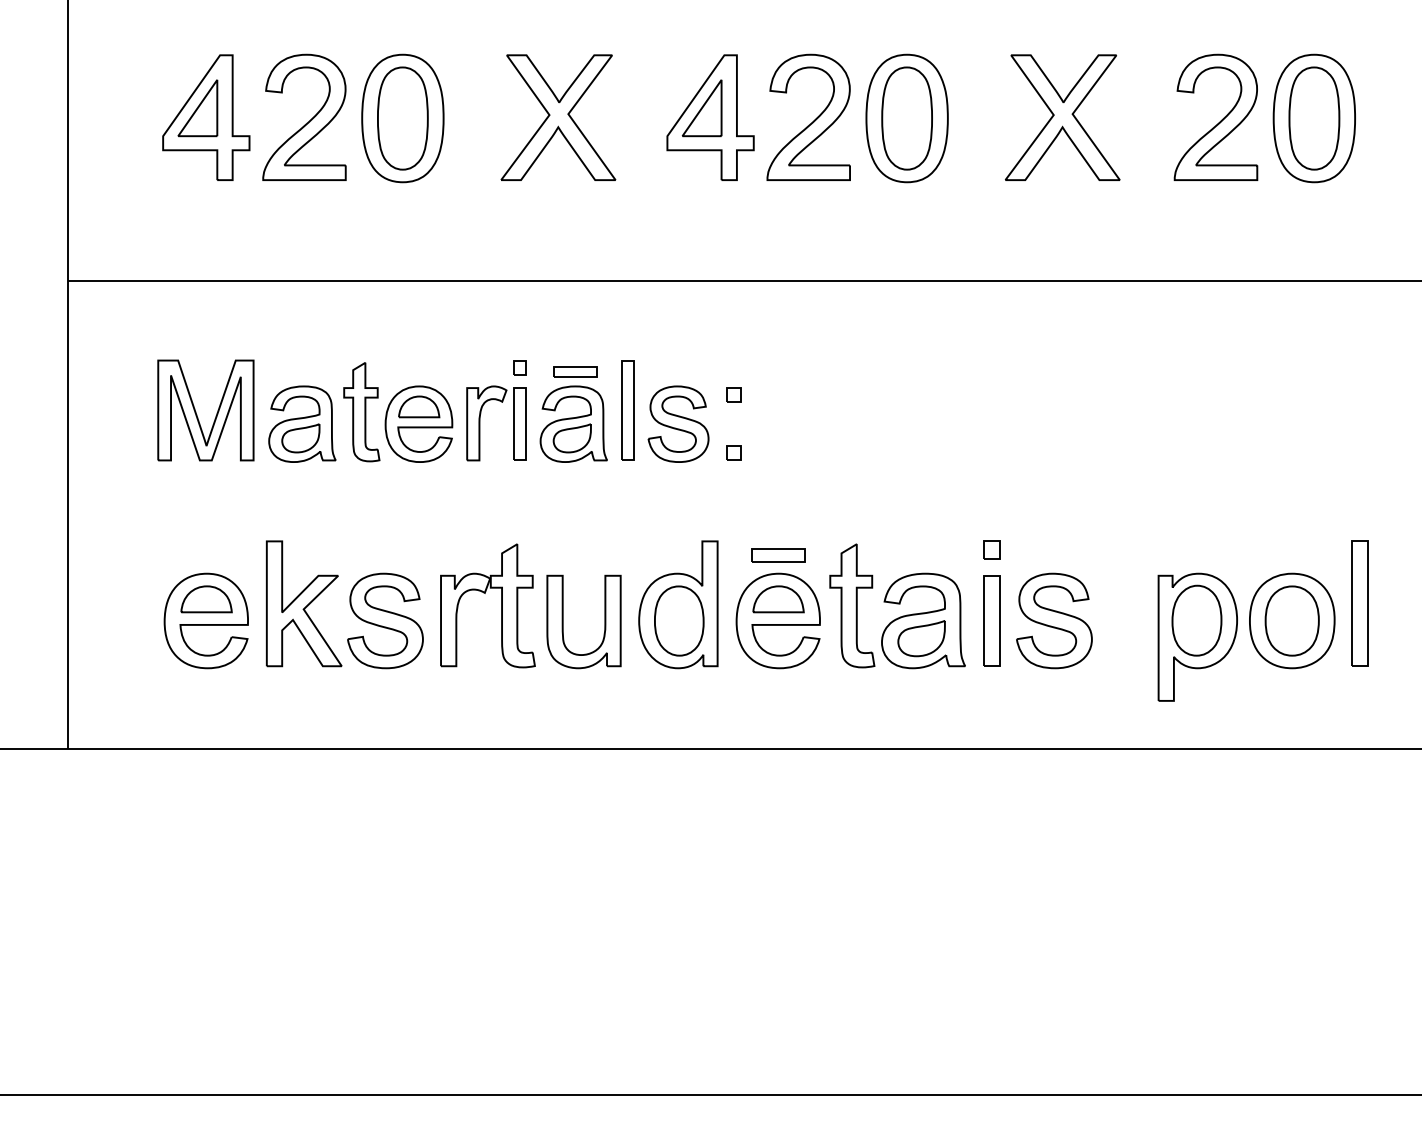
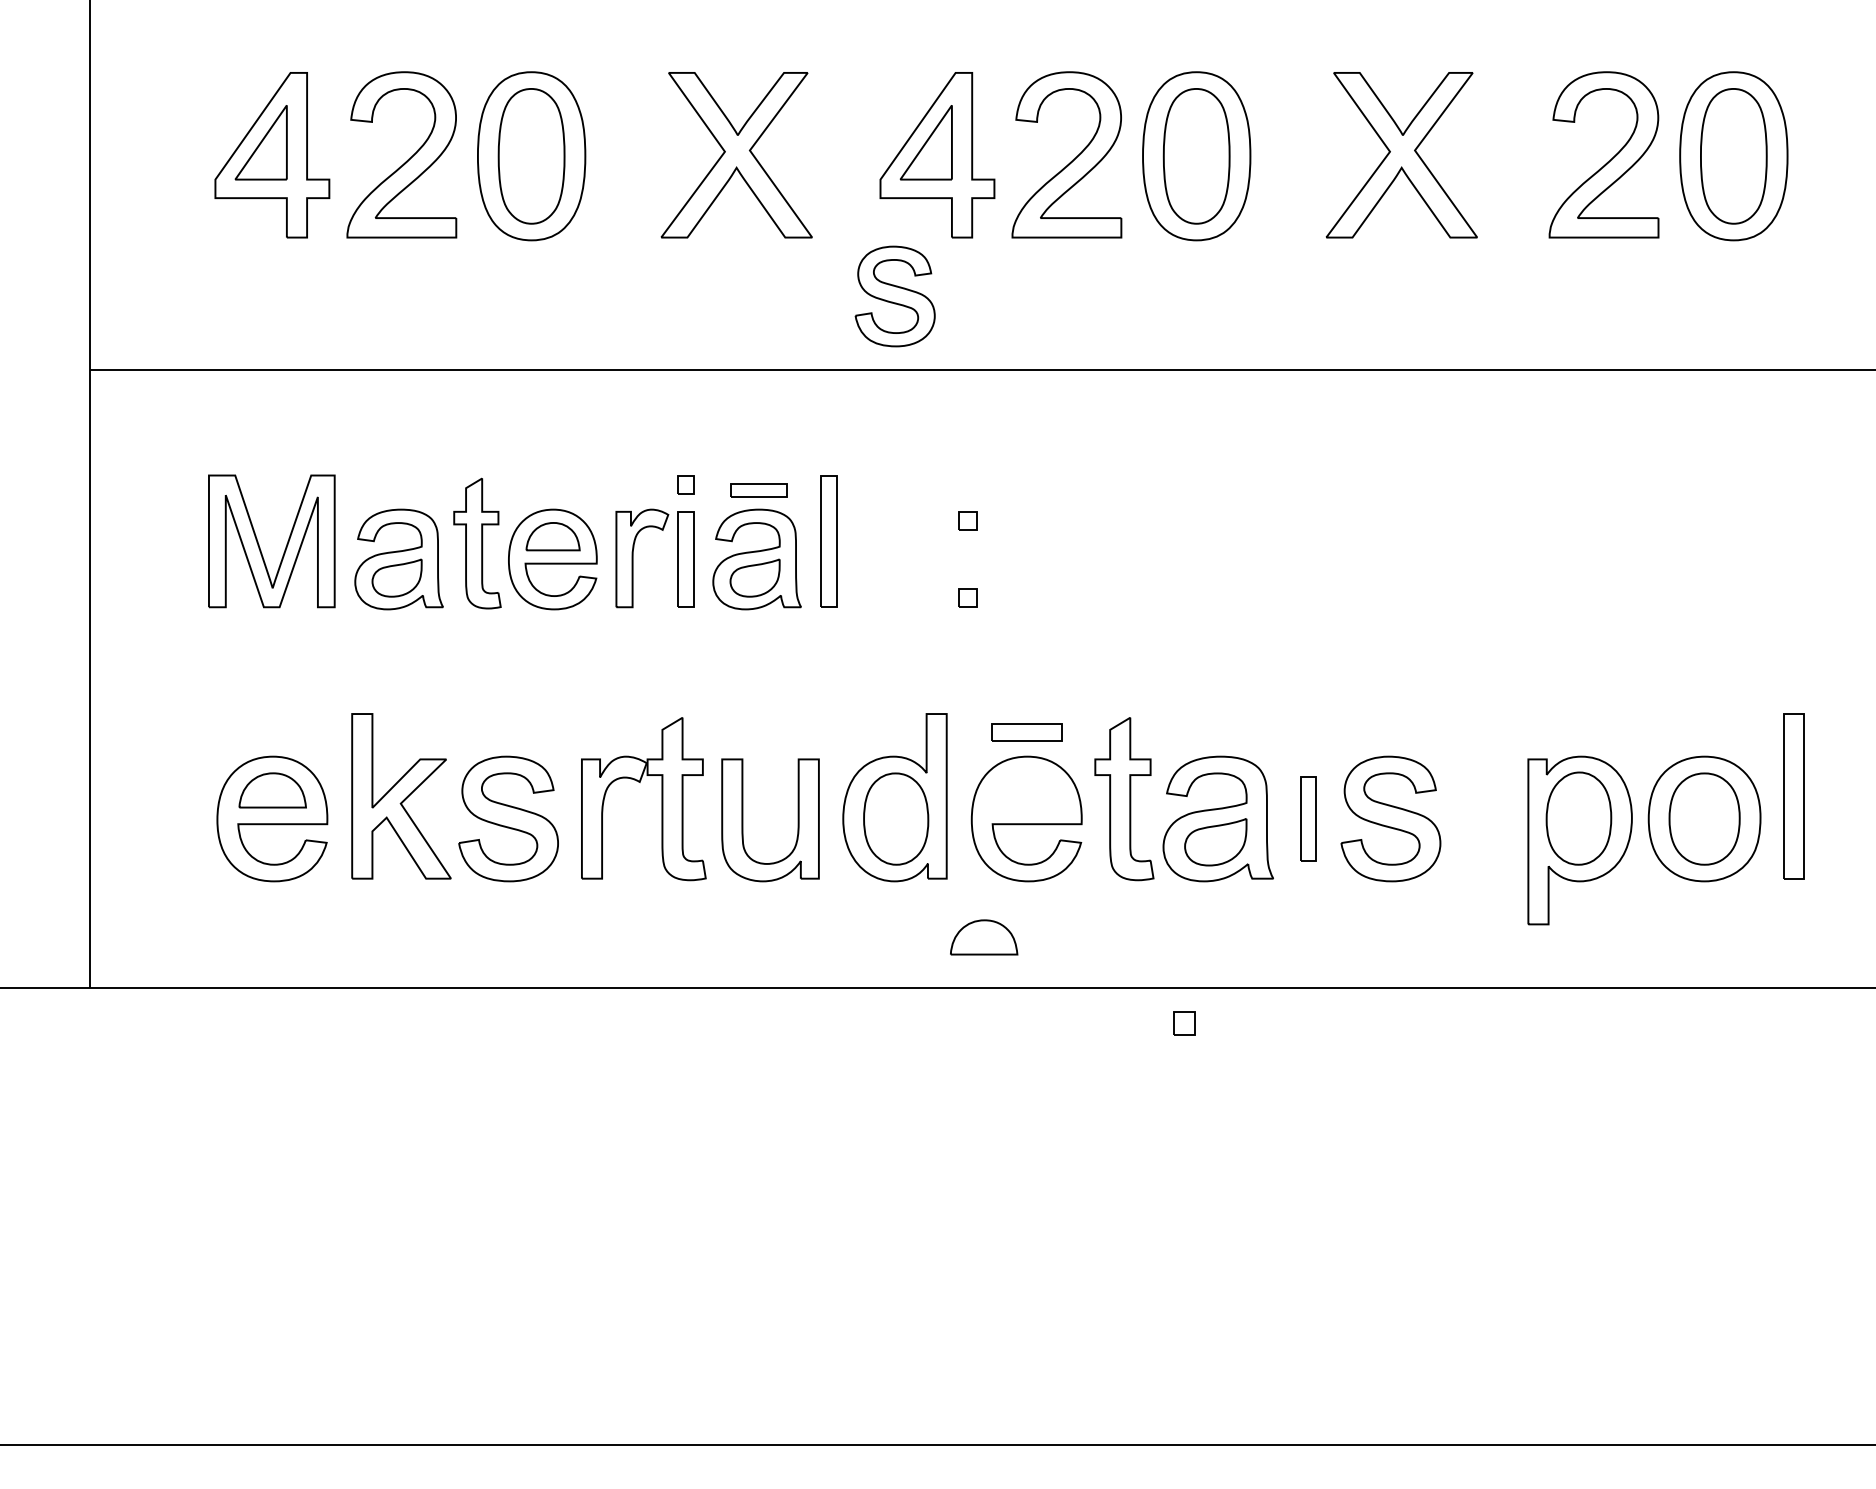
part: (678, 424) -> (894, 296), moved
part: (991, 550) -> (1184, 1023), moved
part: (778, 599) -> (984, 937), moved
part: (991, 620) -> (1308, 818), size x0.7

